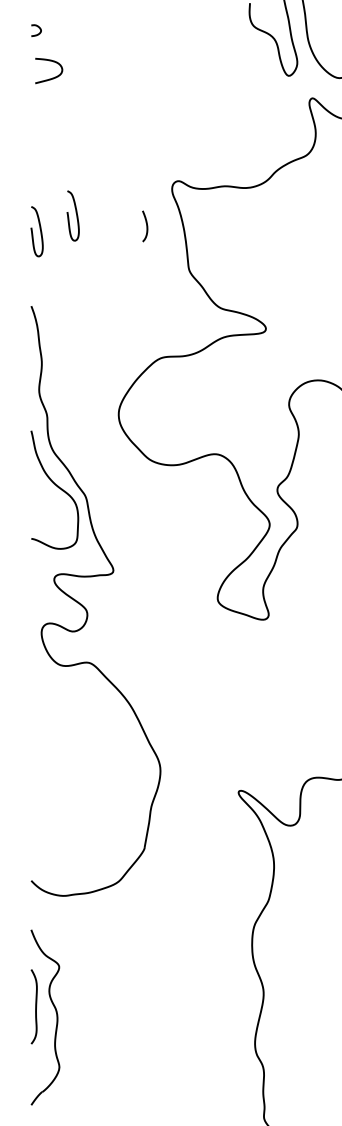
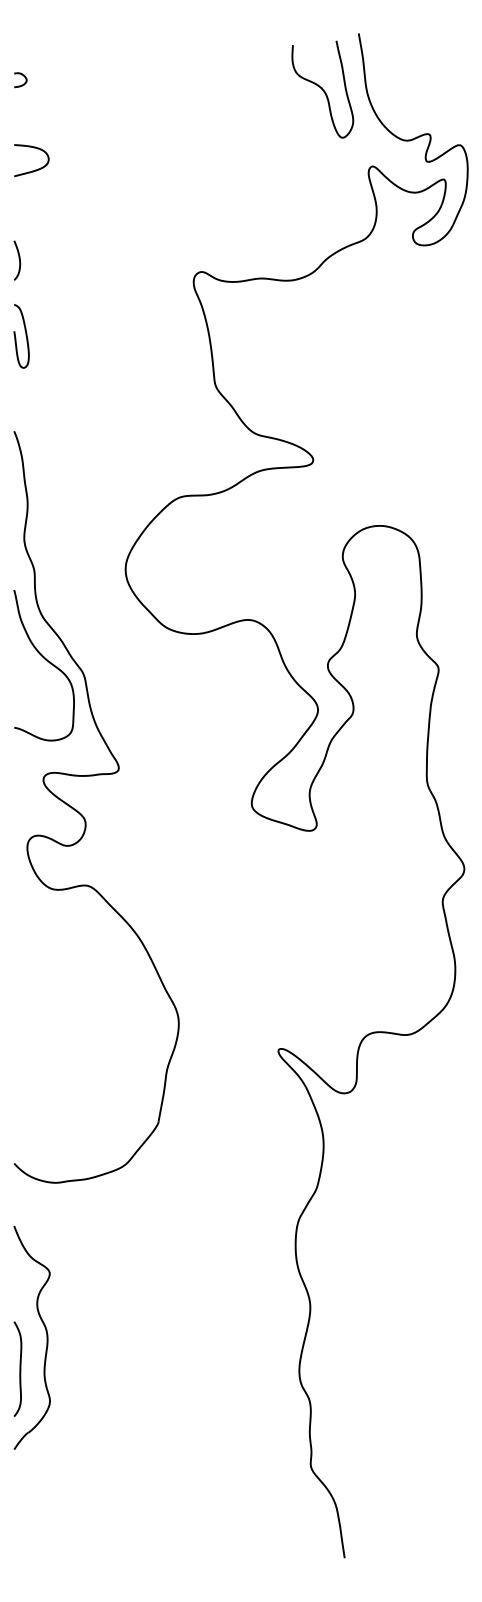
curve: (51, 77) -> (35, 169), moved
curve: (76, 215) -> (71, 315), removed
curve: (146, 226) -> (19, 260), moved
curve: (35, 1006) -> (19, 1368), moved

